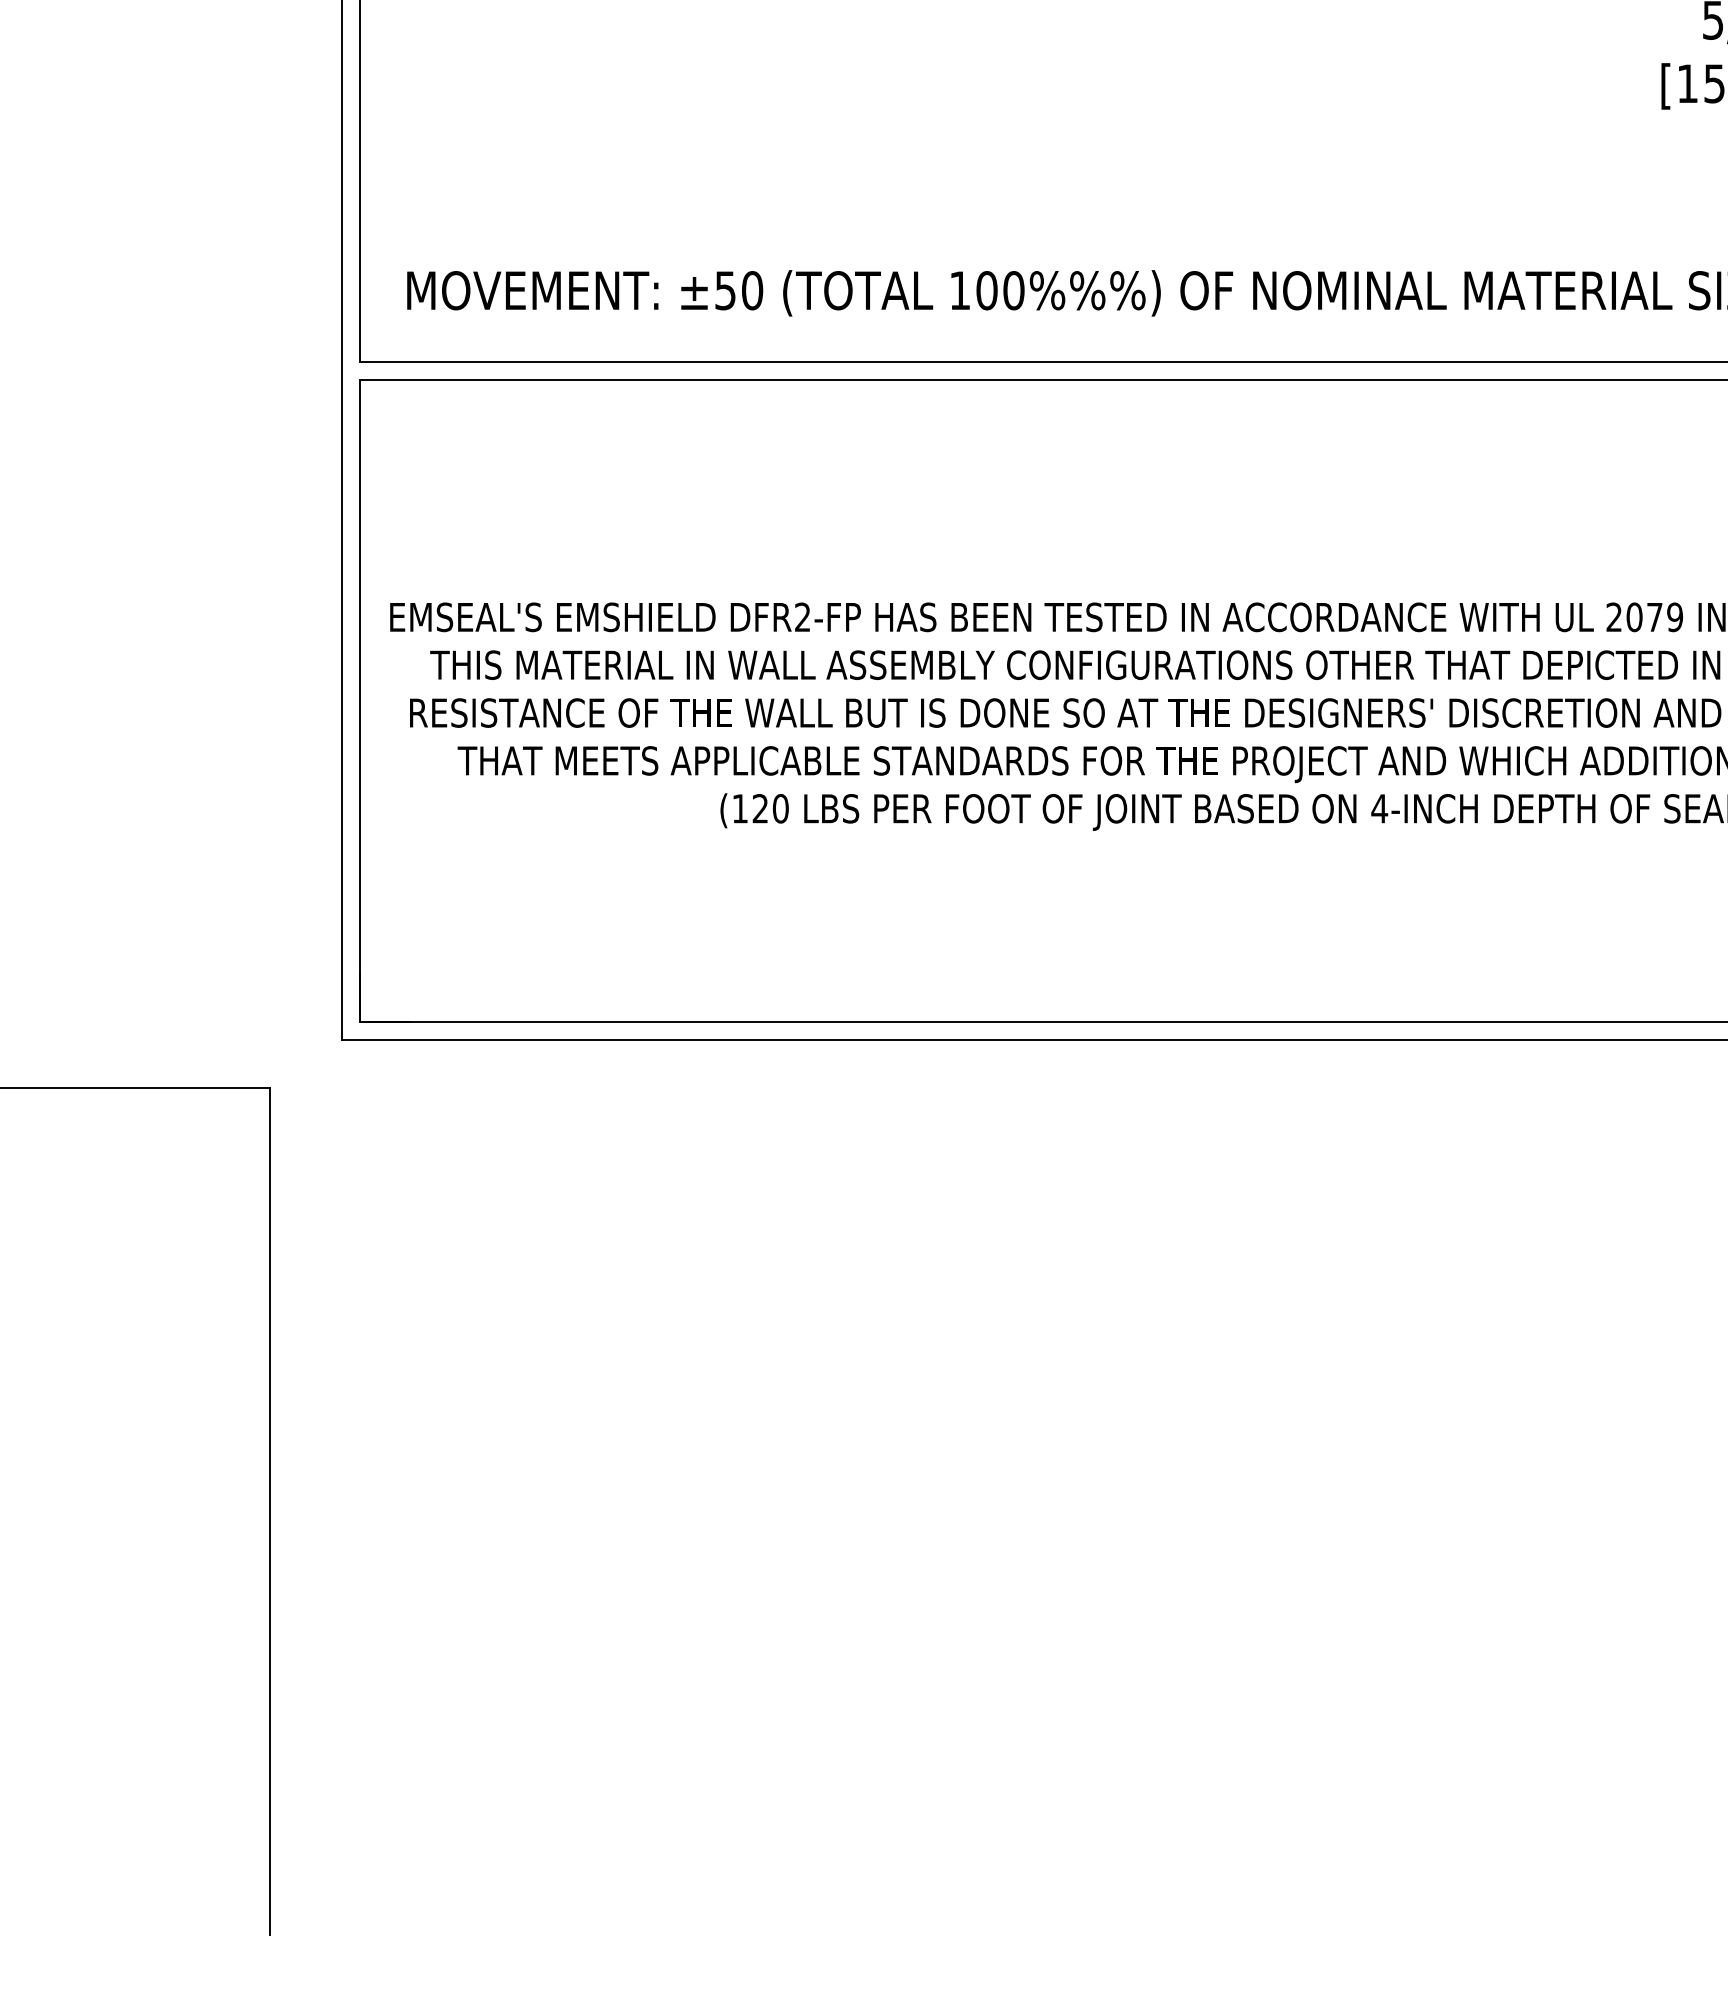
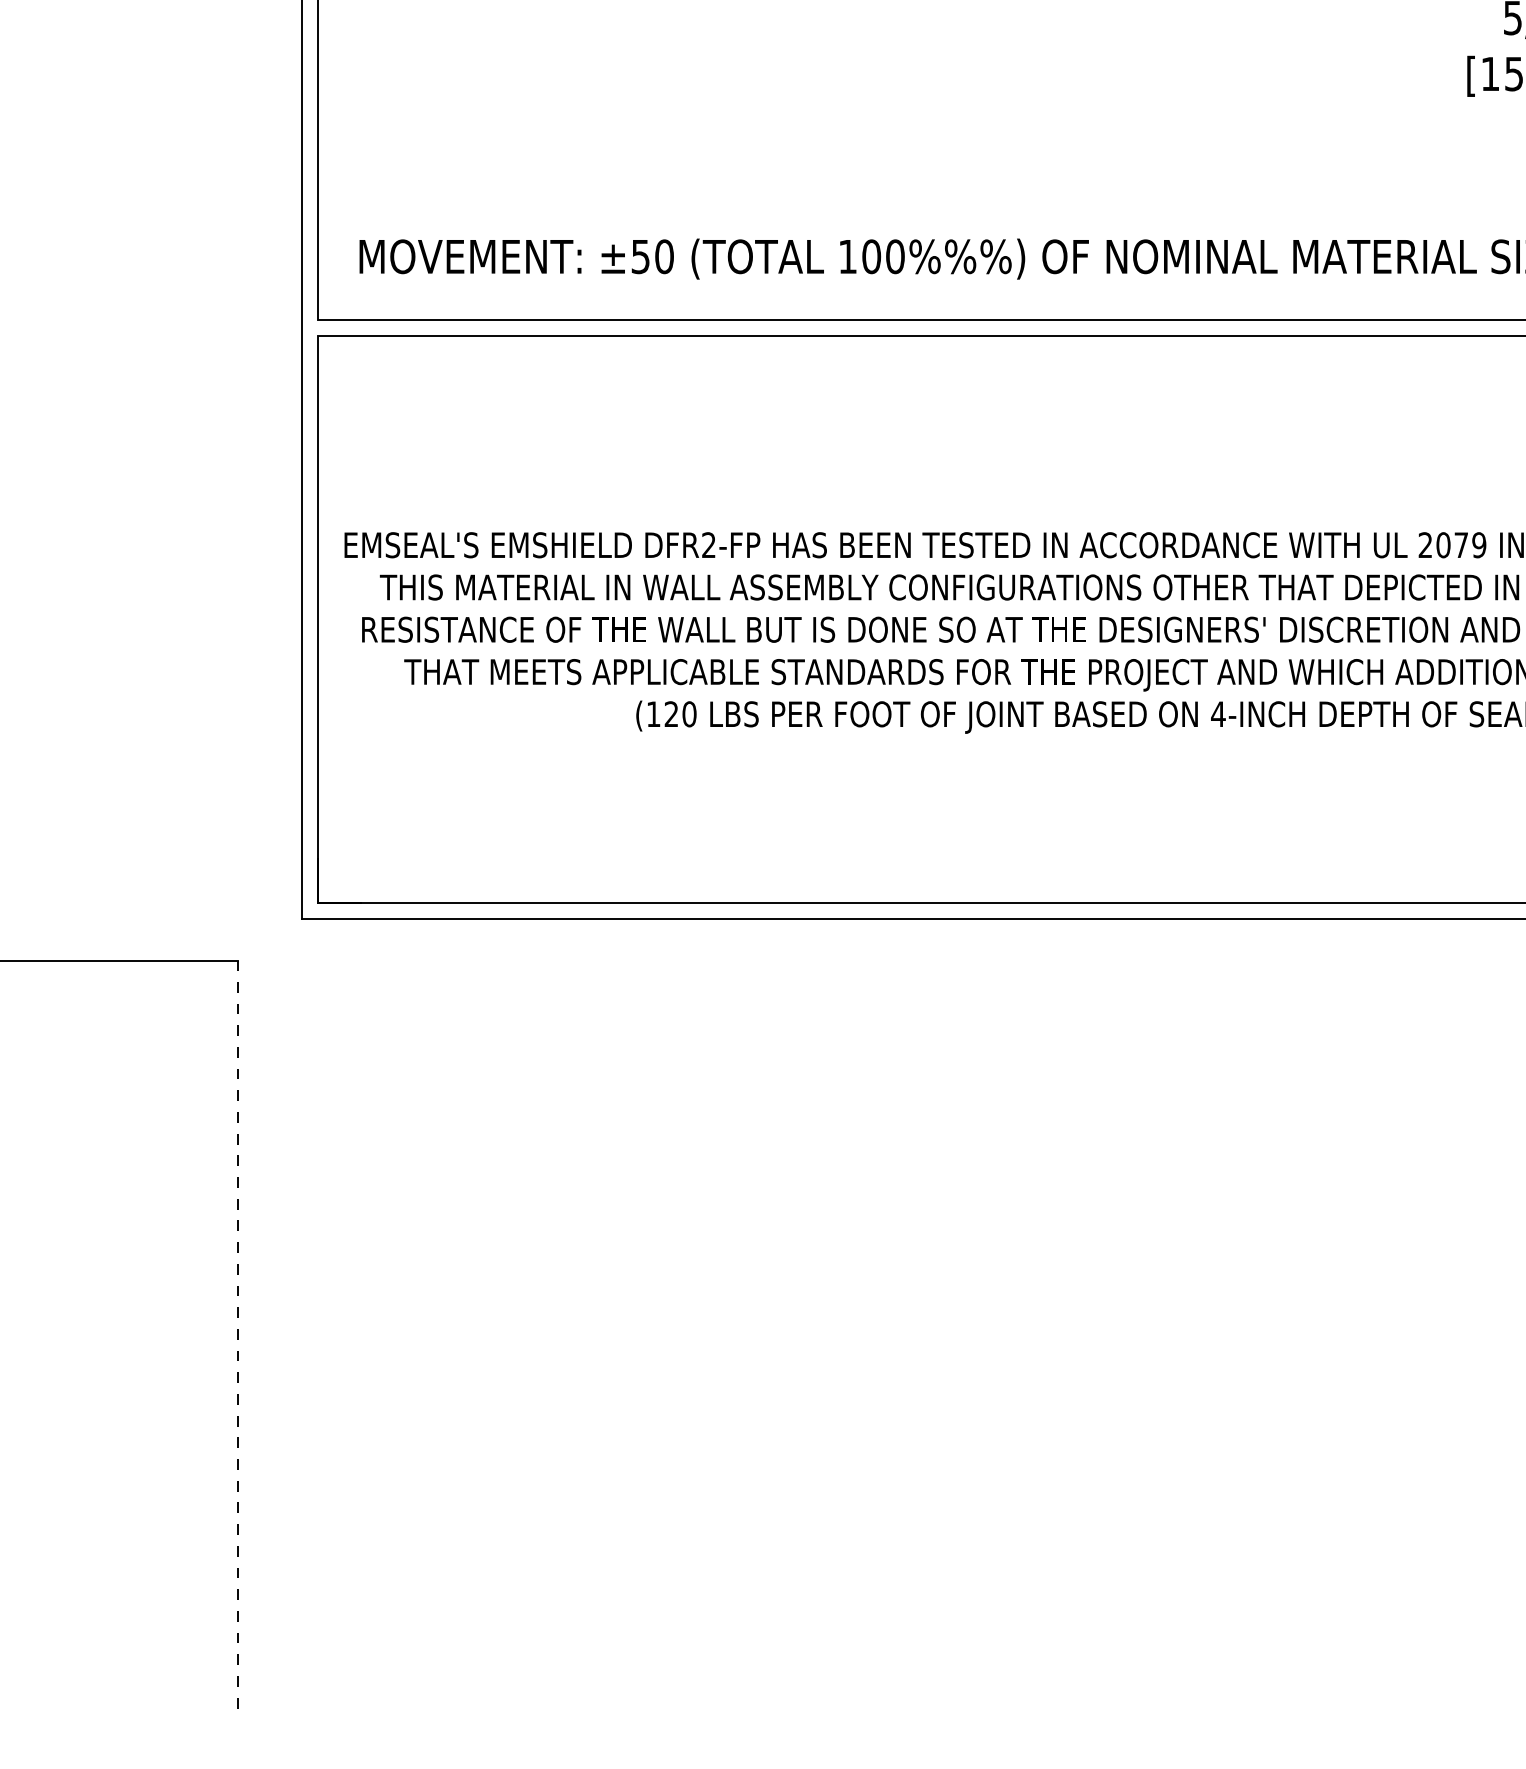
line: (269, 1511) -> (237, 1334), solid -> dashed

